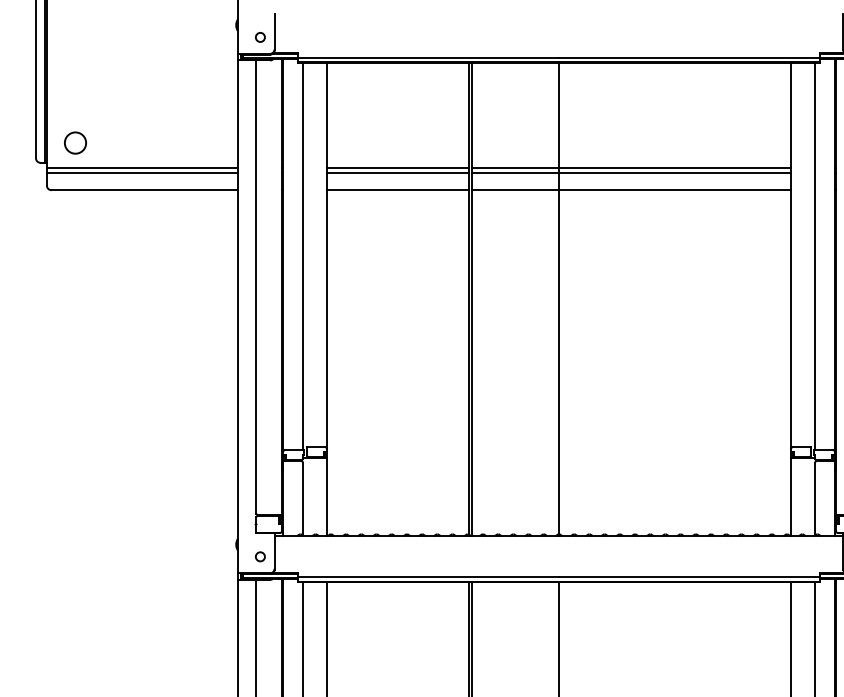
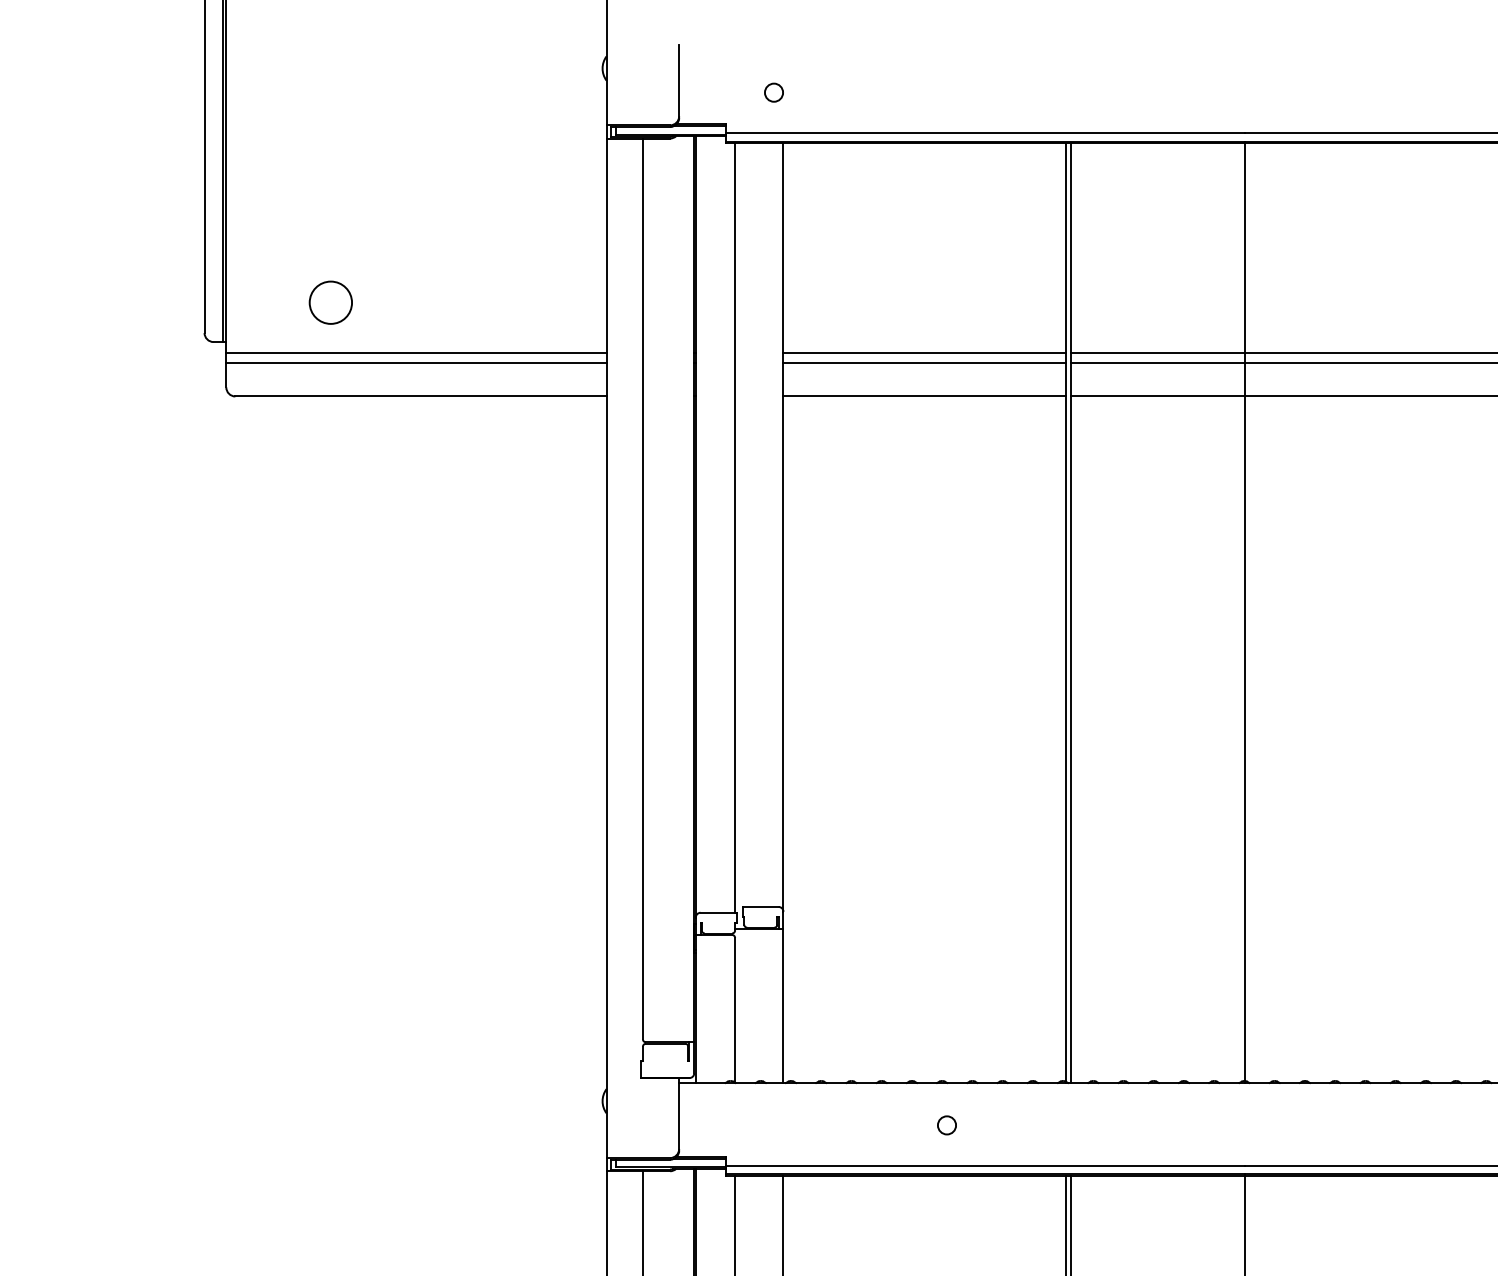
circle: (260, 37) -> (774, 92), moved
circle: (75, 142) -> (330, 301), moved
circle: (260, 556) -> (947, 1124), moved

